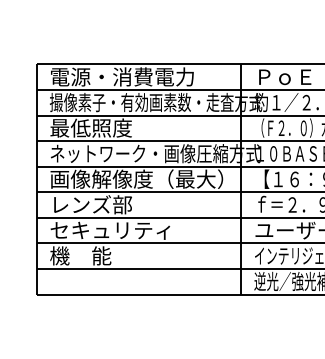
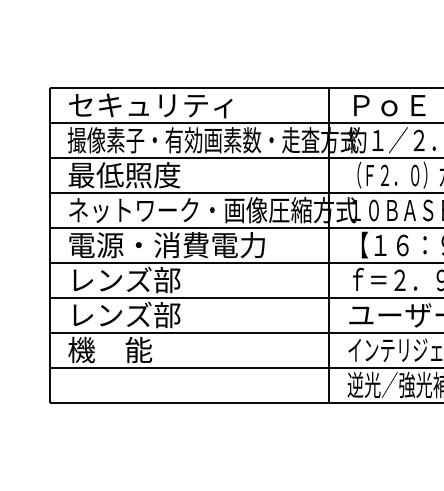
text: (121, 76) -> (165, 104), 電源・消費電力 -> セキュリティ
text: (136, 178) -> (186, 244), 画像解像度（最大） -> 電源・消費電力
text: (110, 229) -> (150, 313), セキュリティ -> レンズ部

